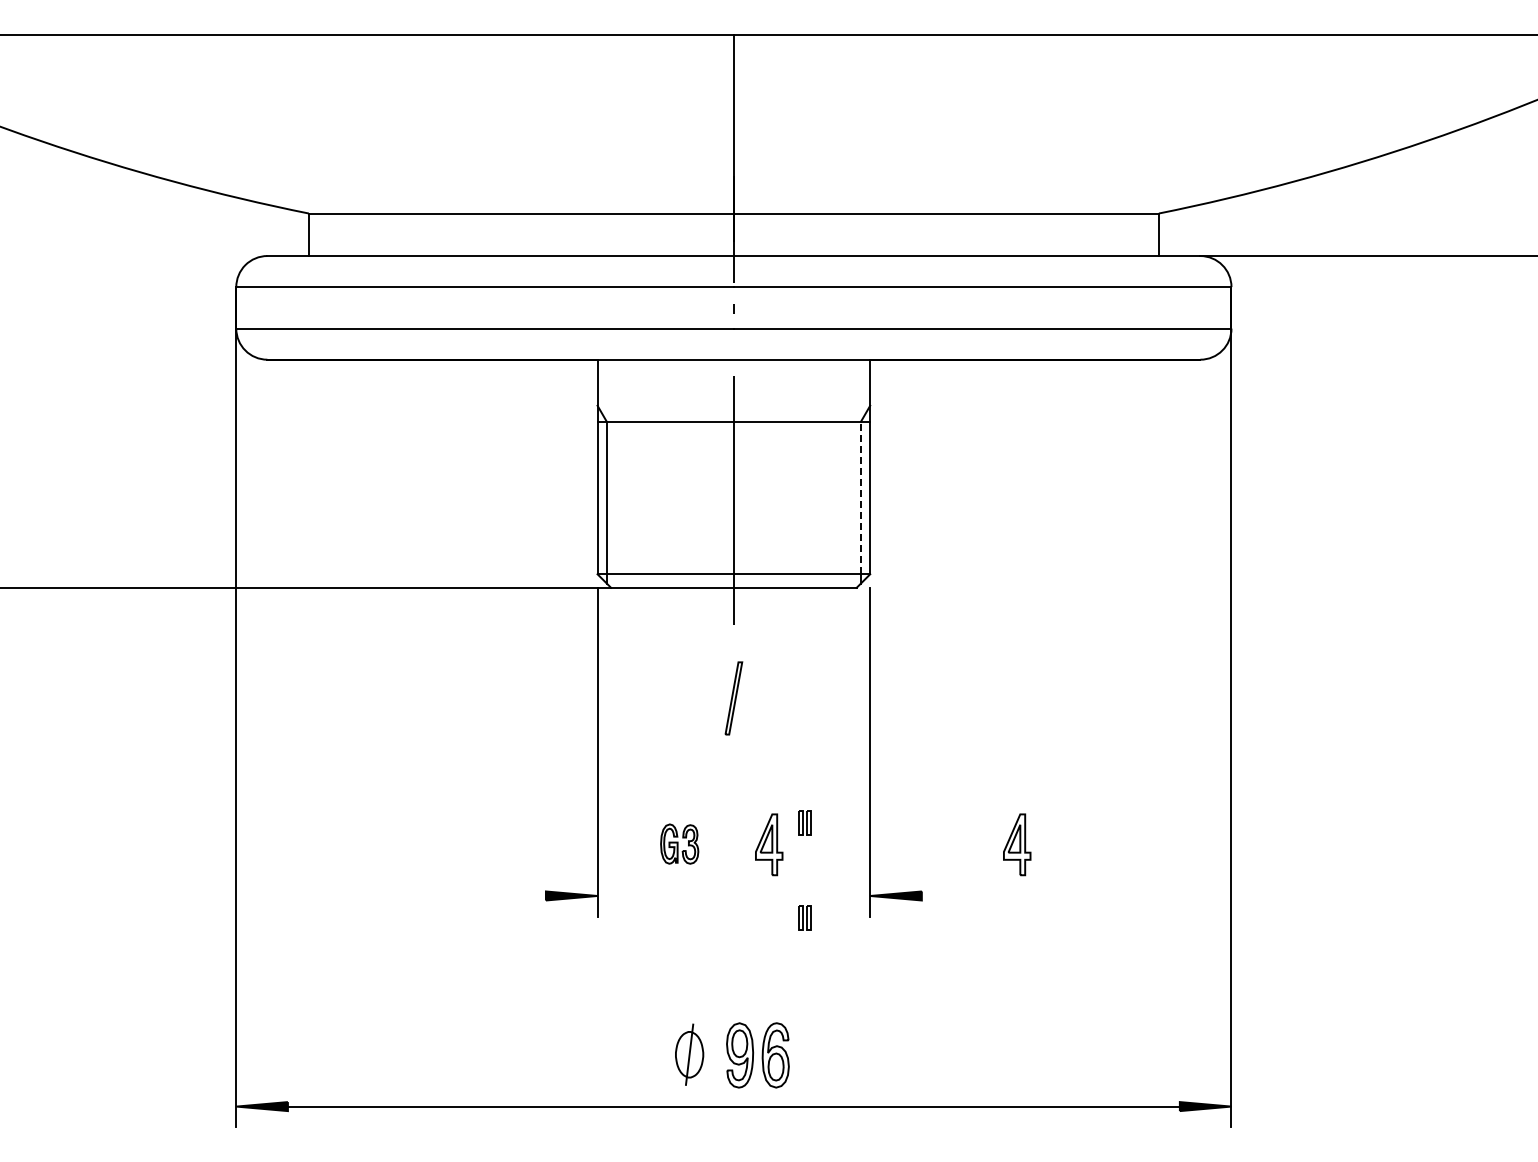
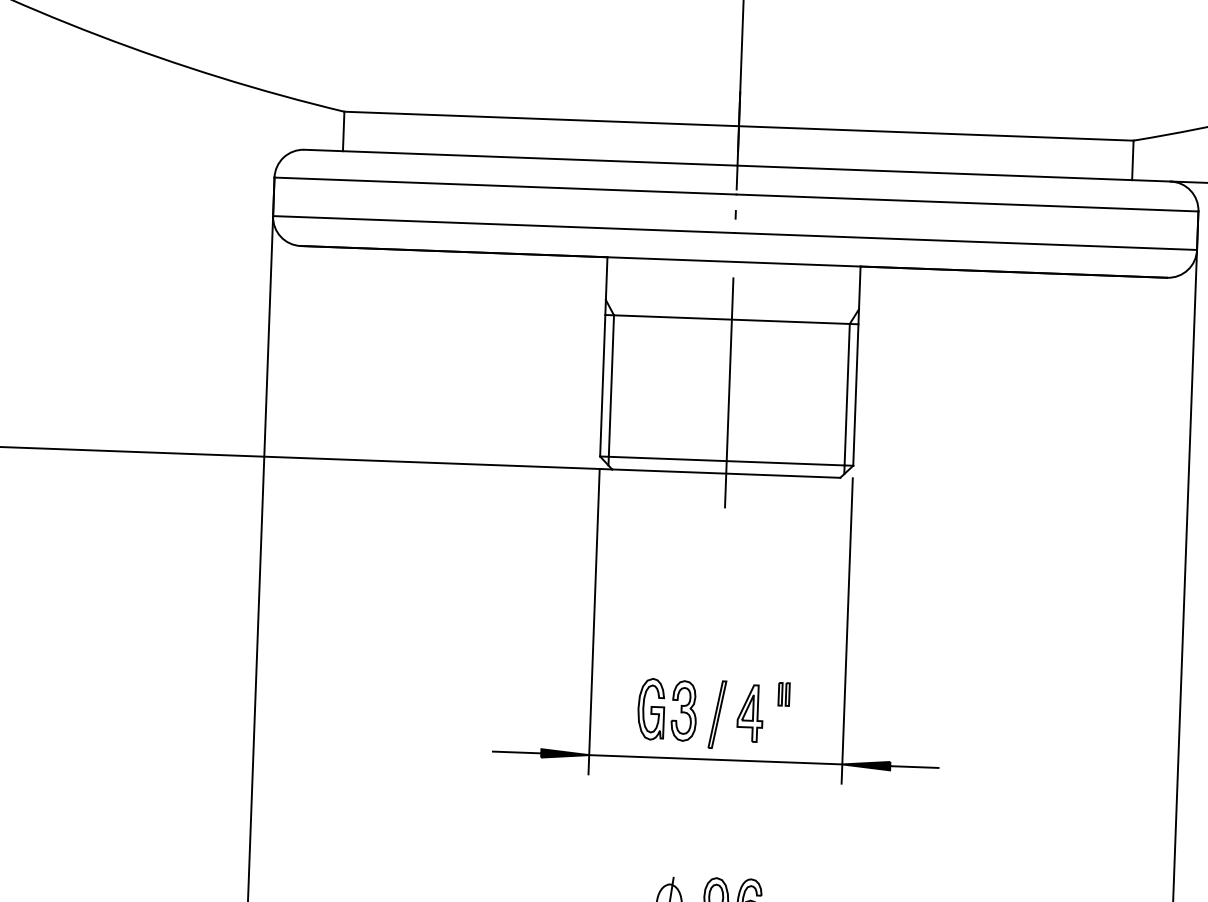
line: (860, 497) -> (846, 394), dashed -> solid
part: (733, 698) -> (717, 714), moved
part: (679, 843) -> (667, 709), size x1.67
part: (1017, 844) -> (980, 721), removed
line: (519, 895) -> (516, 752), added
line: (733, 895) -> (715, 759), added
line: (947, 895) -> (914, 766), added
part: (804, 917) -> (780, 782), removed

